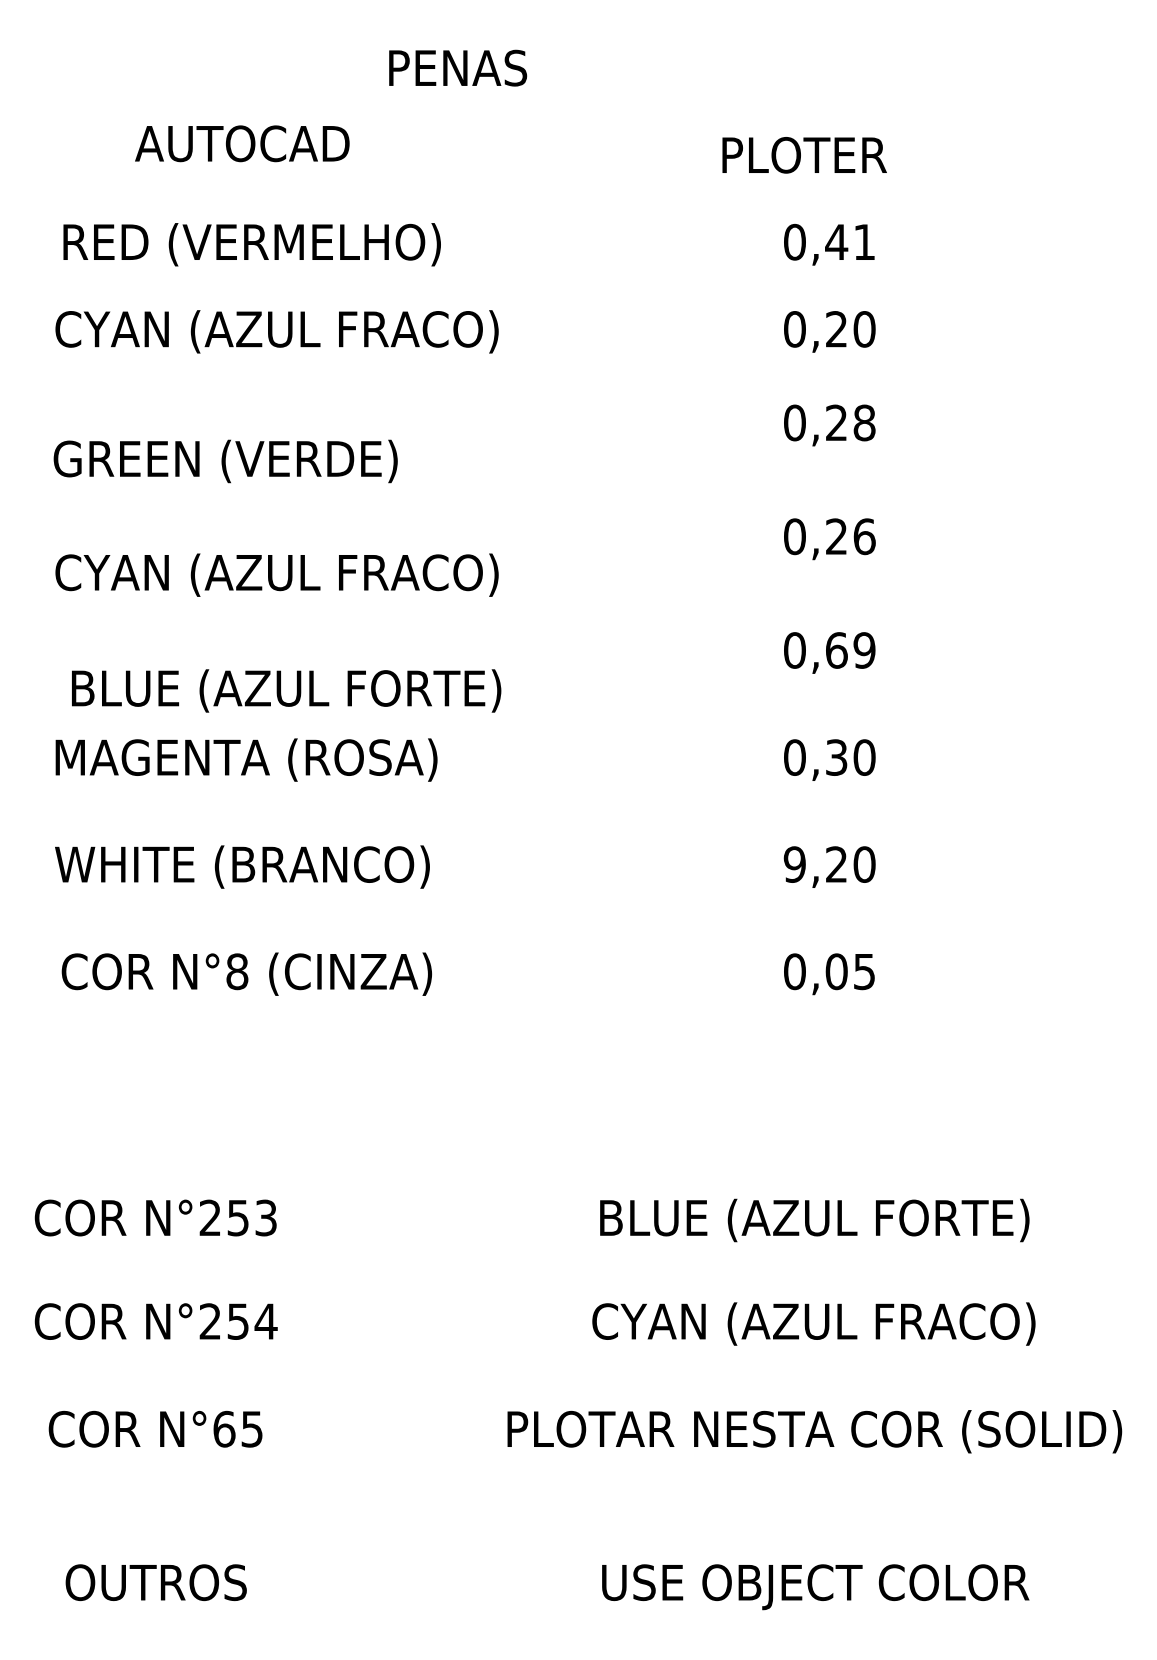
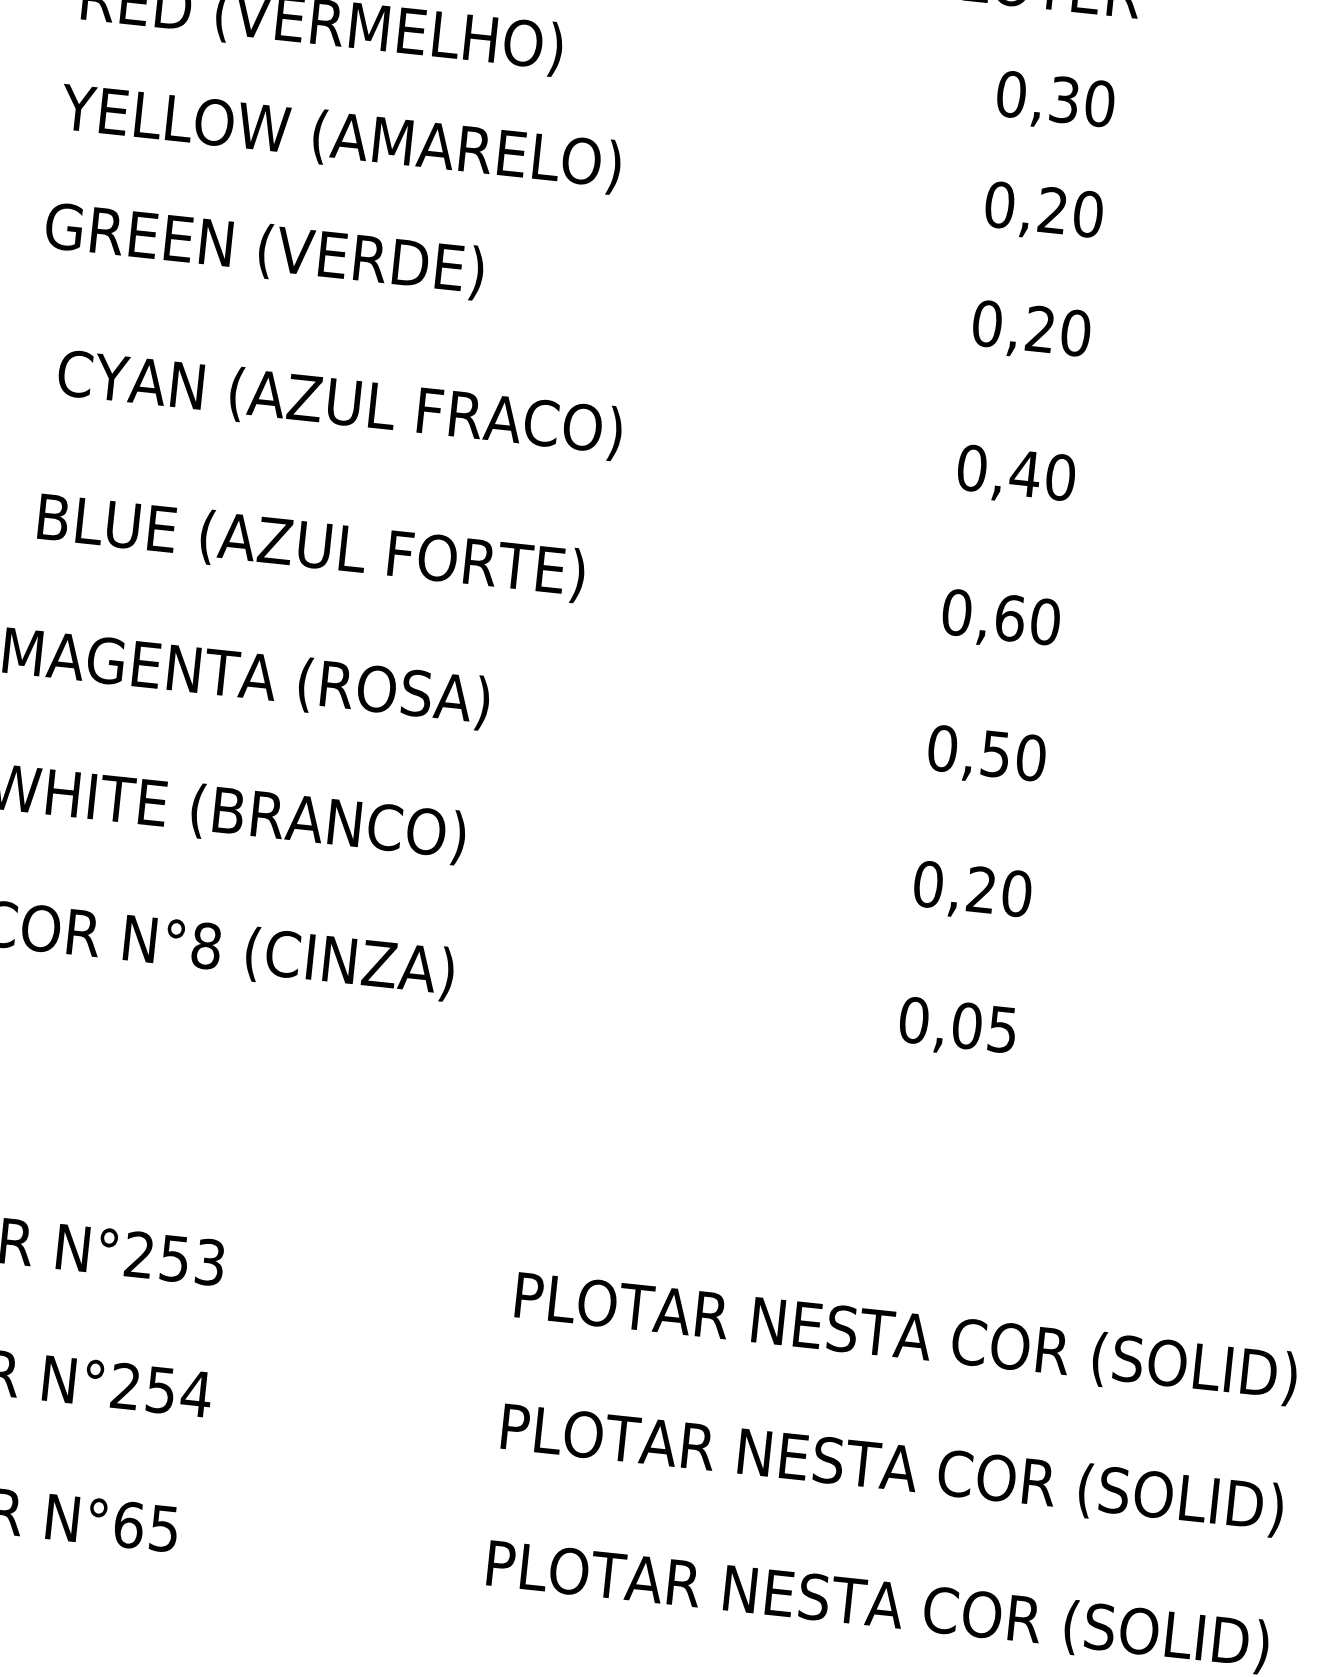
text: (850, 241) -> (1082, 100), 0,41 -> 0,30
text: (276, 331) -> (341, 138), CYAN (AZUL FRACO) -> YELLOW (AMARELO)
text: (864, 422) -> (1075, 332), 0,28 -> 0,20
text: (225, 461) -> (264, 251), moved
text: (850, 536) -> (1042, 475), 0,26 -> 0,40
text: (276, 574) -> (339, 403), moved
text: (864, 650) -> (1045, 621), 0,69 -> 0,60
text: (286, 690) -> (311, 547), moved
text: (836, 757) -> (995, 753), 0,30 -> 0,50
text: (794, 864) -> (927, 884), 9,20 -> 0,20
text: (814, 1220) -> (905, 1338), BLUE (AZUL FORTE) -> PLOTAR NESTA COR (SOLID)
text: (814, 1323) -> (892, 1469), CYAN (AZUL FRACO) -> PLOTAR NESTA COR (SOLID)

